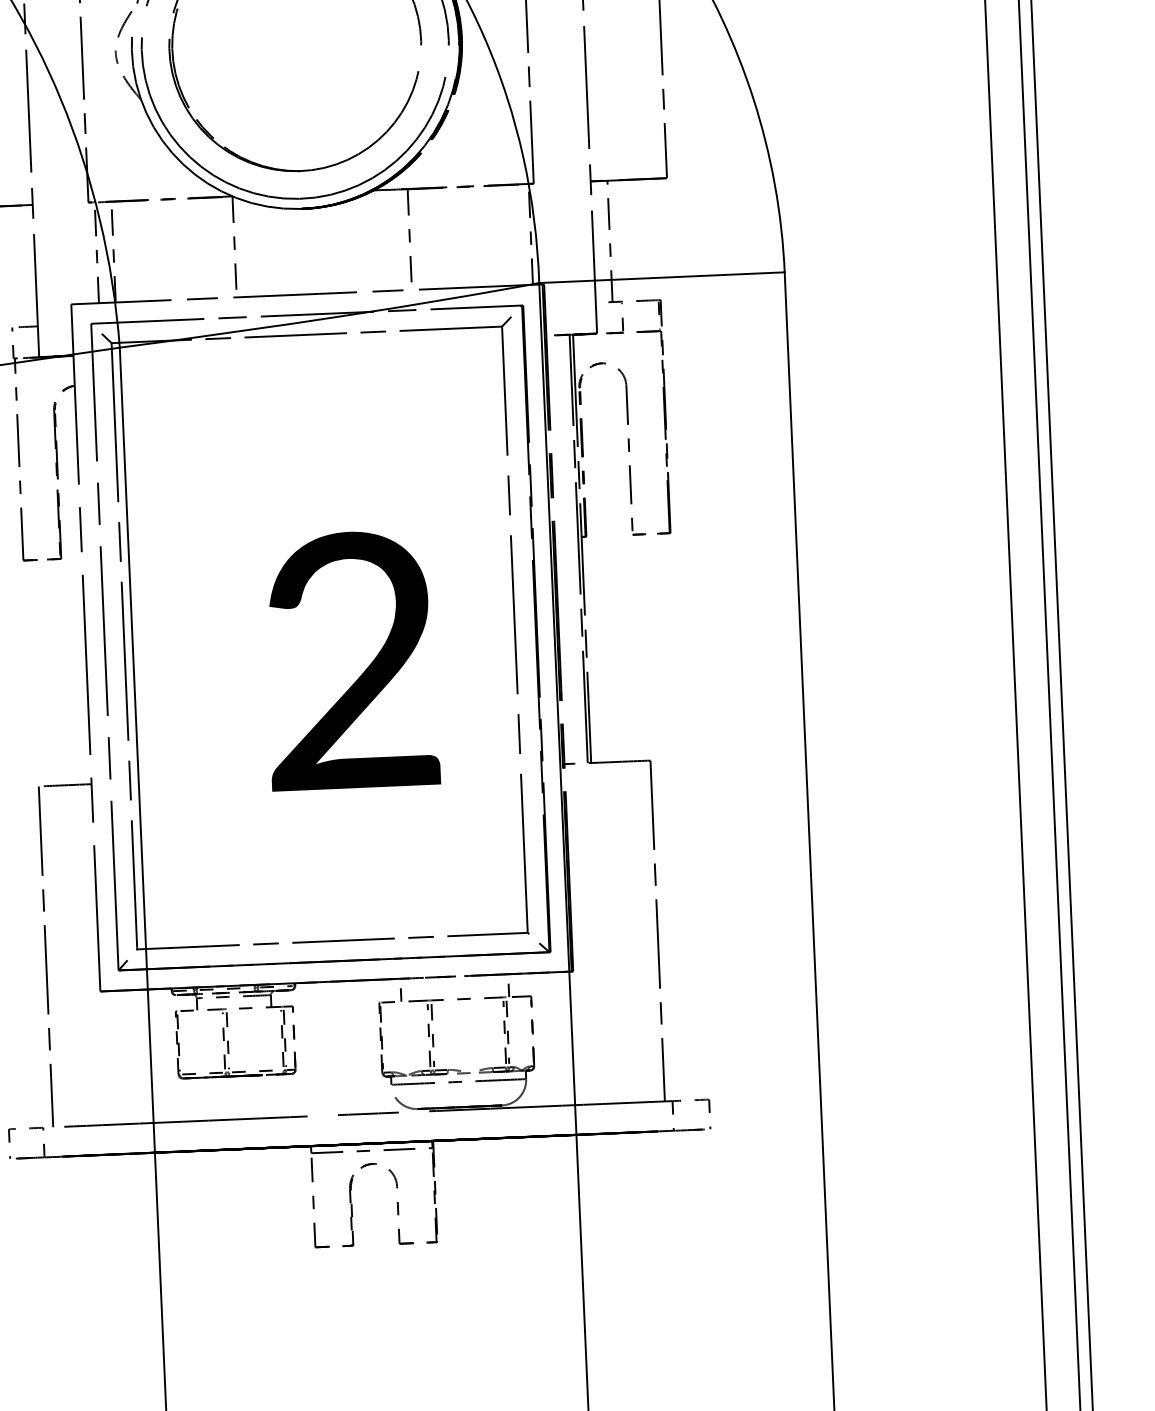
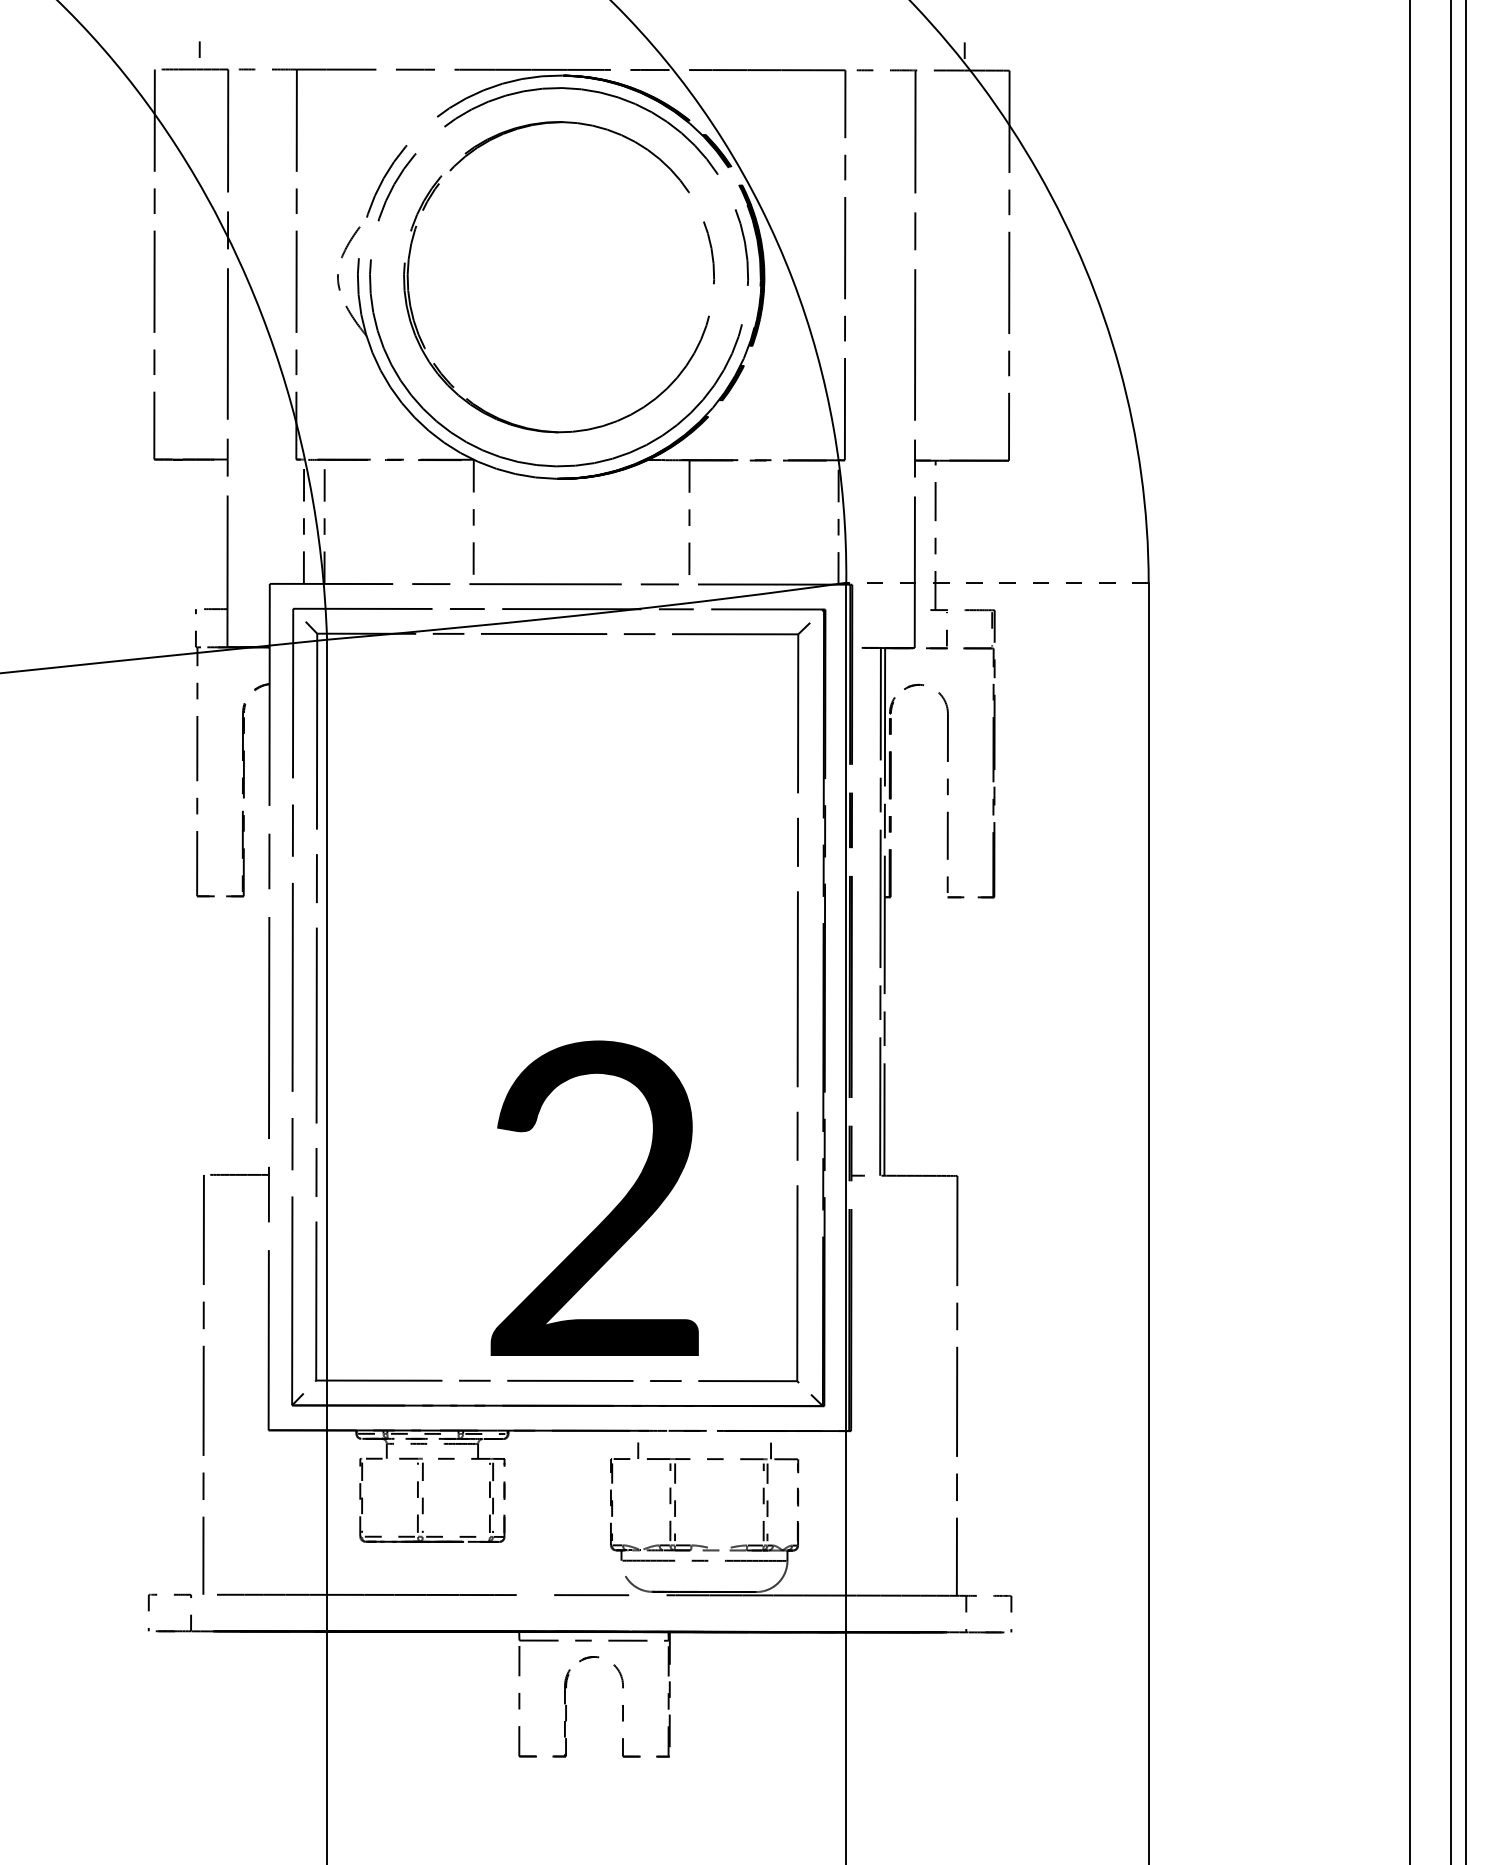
line: (661, 277) -> (996, 582), solid -> dashed
text: (350, 659) -> (594, 1197), moved

